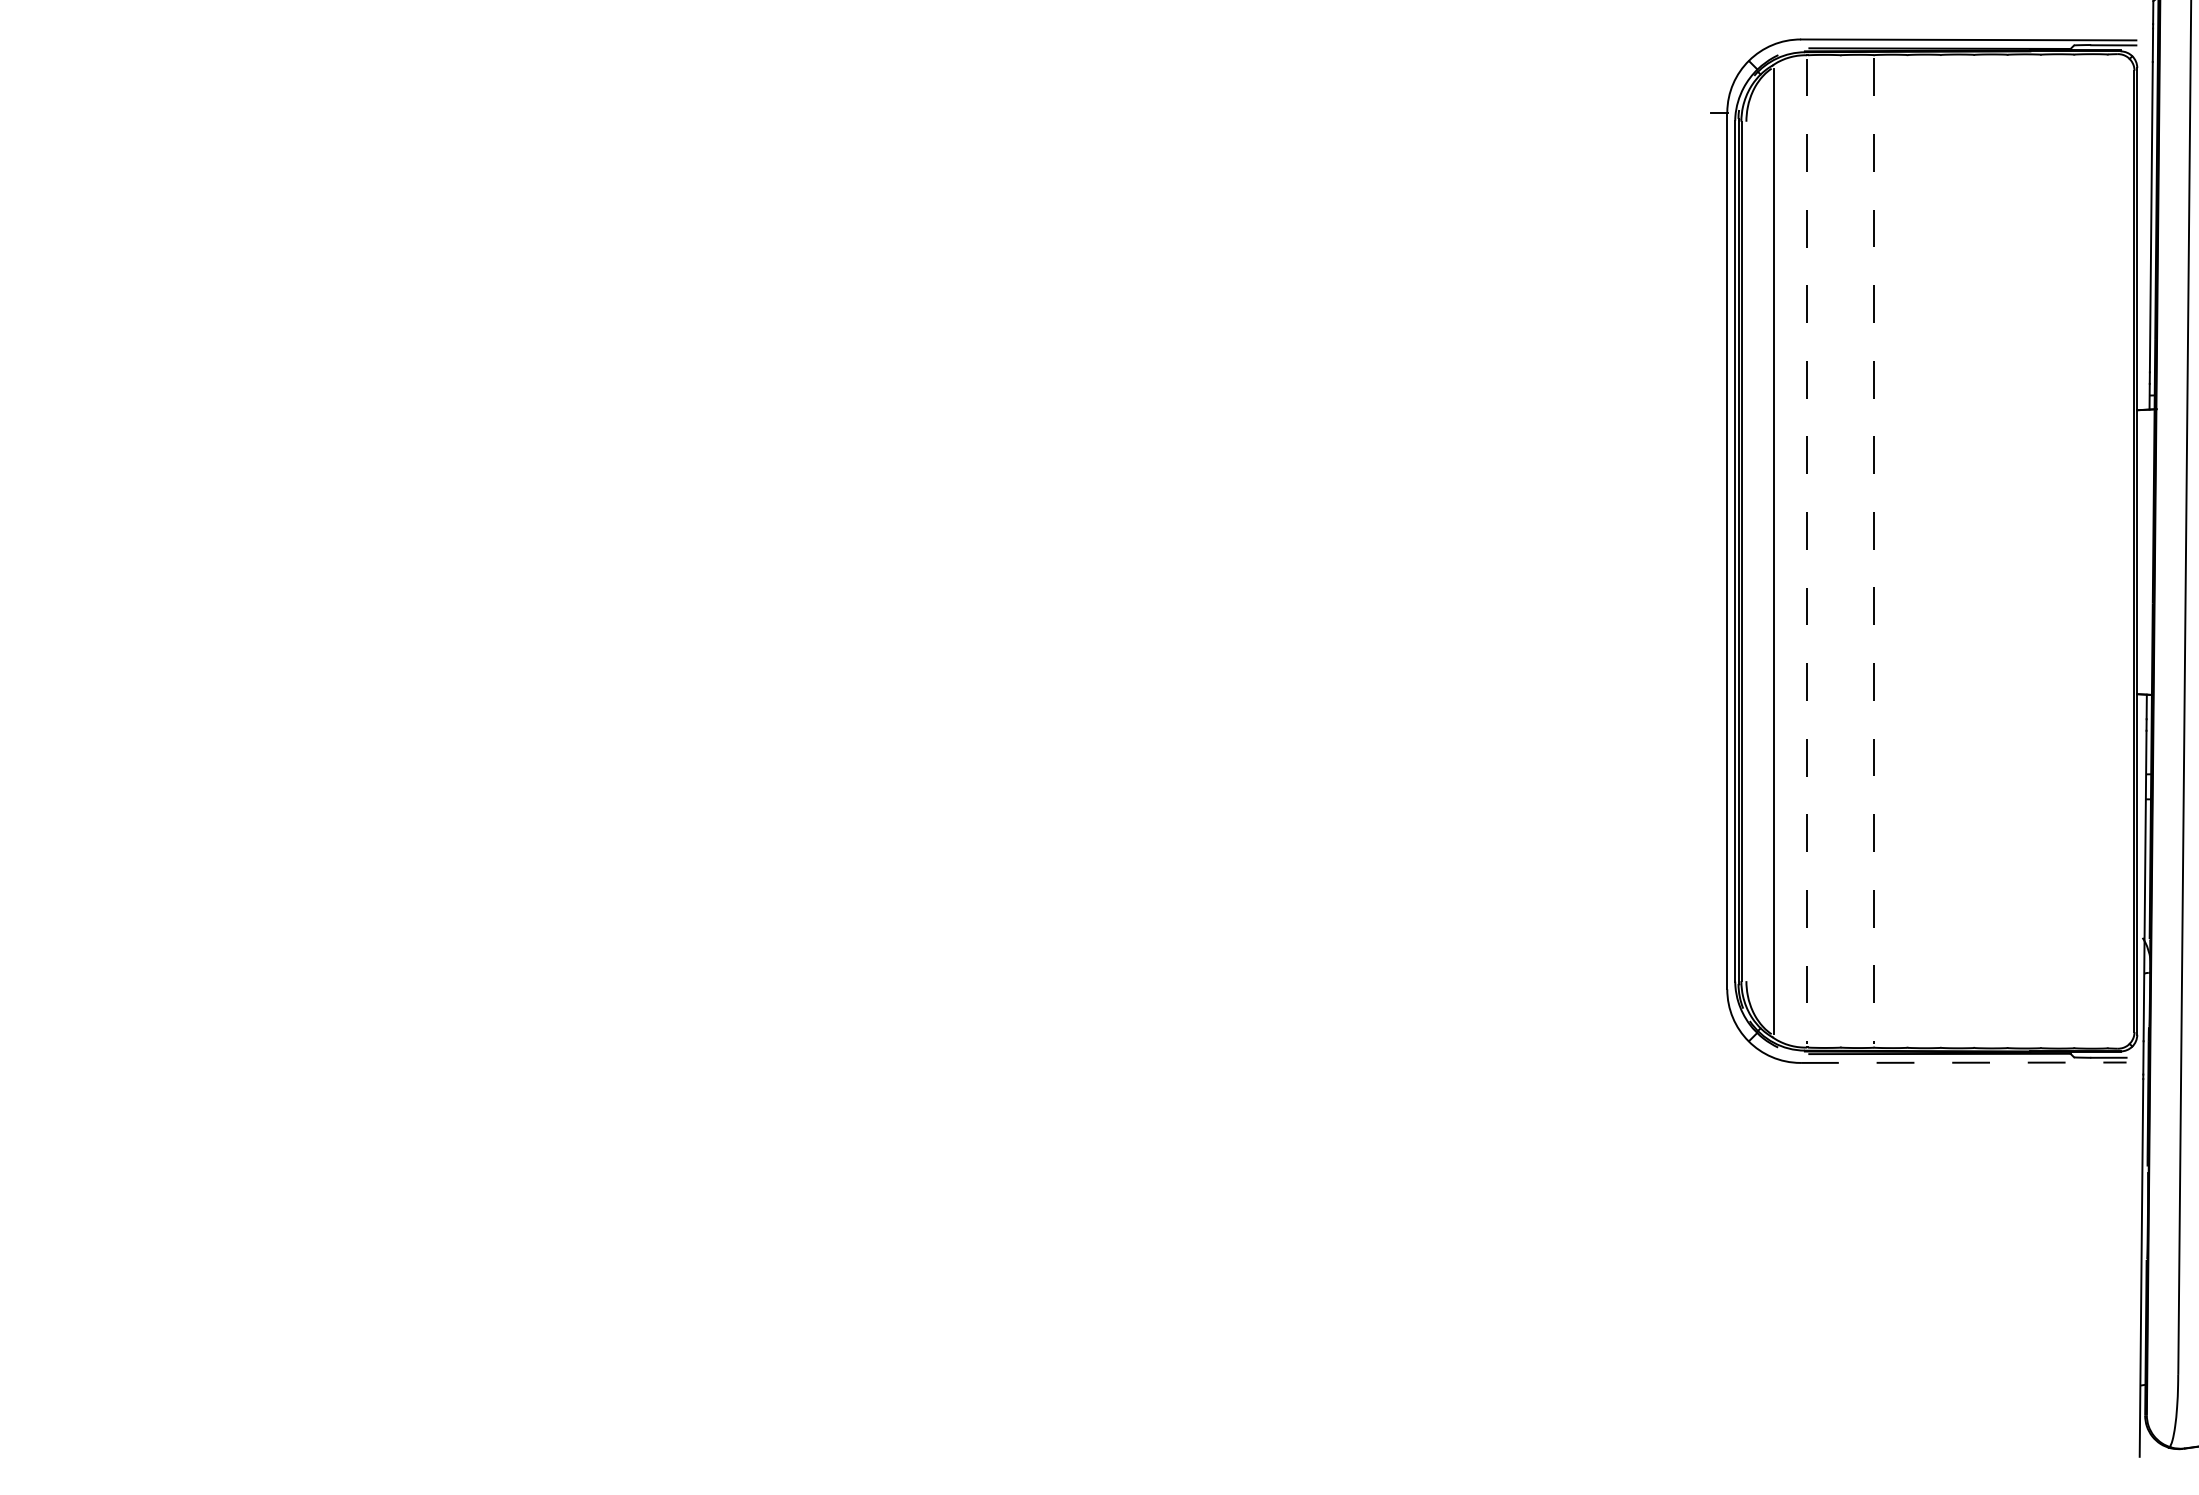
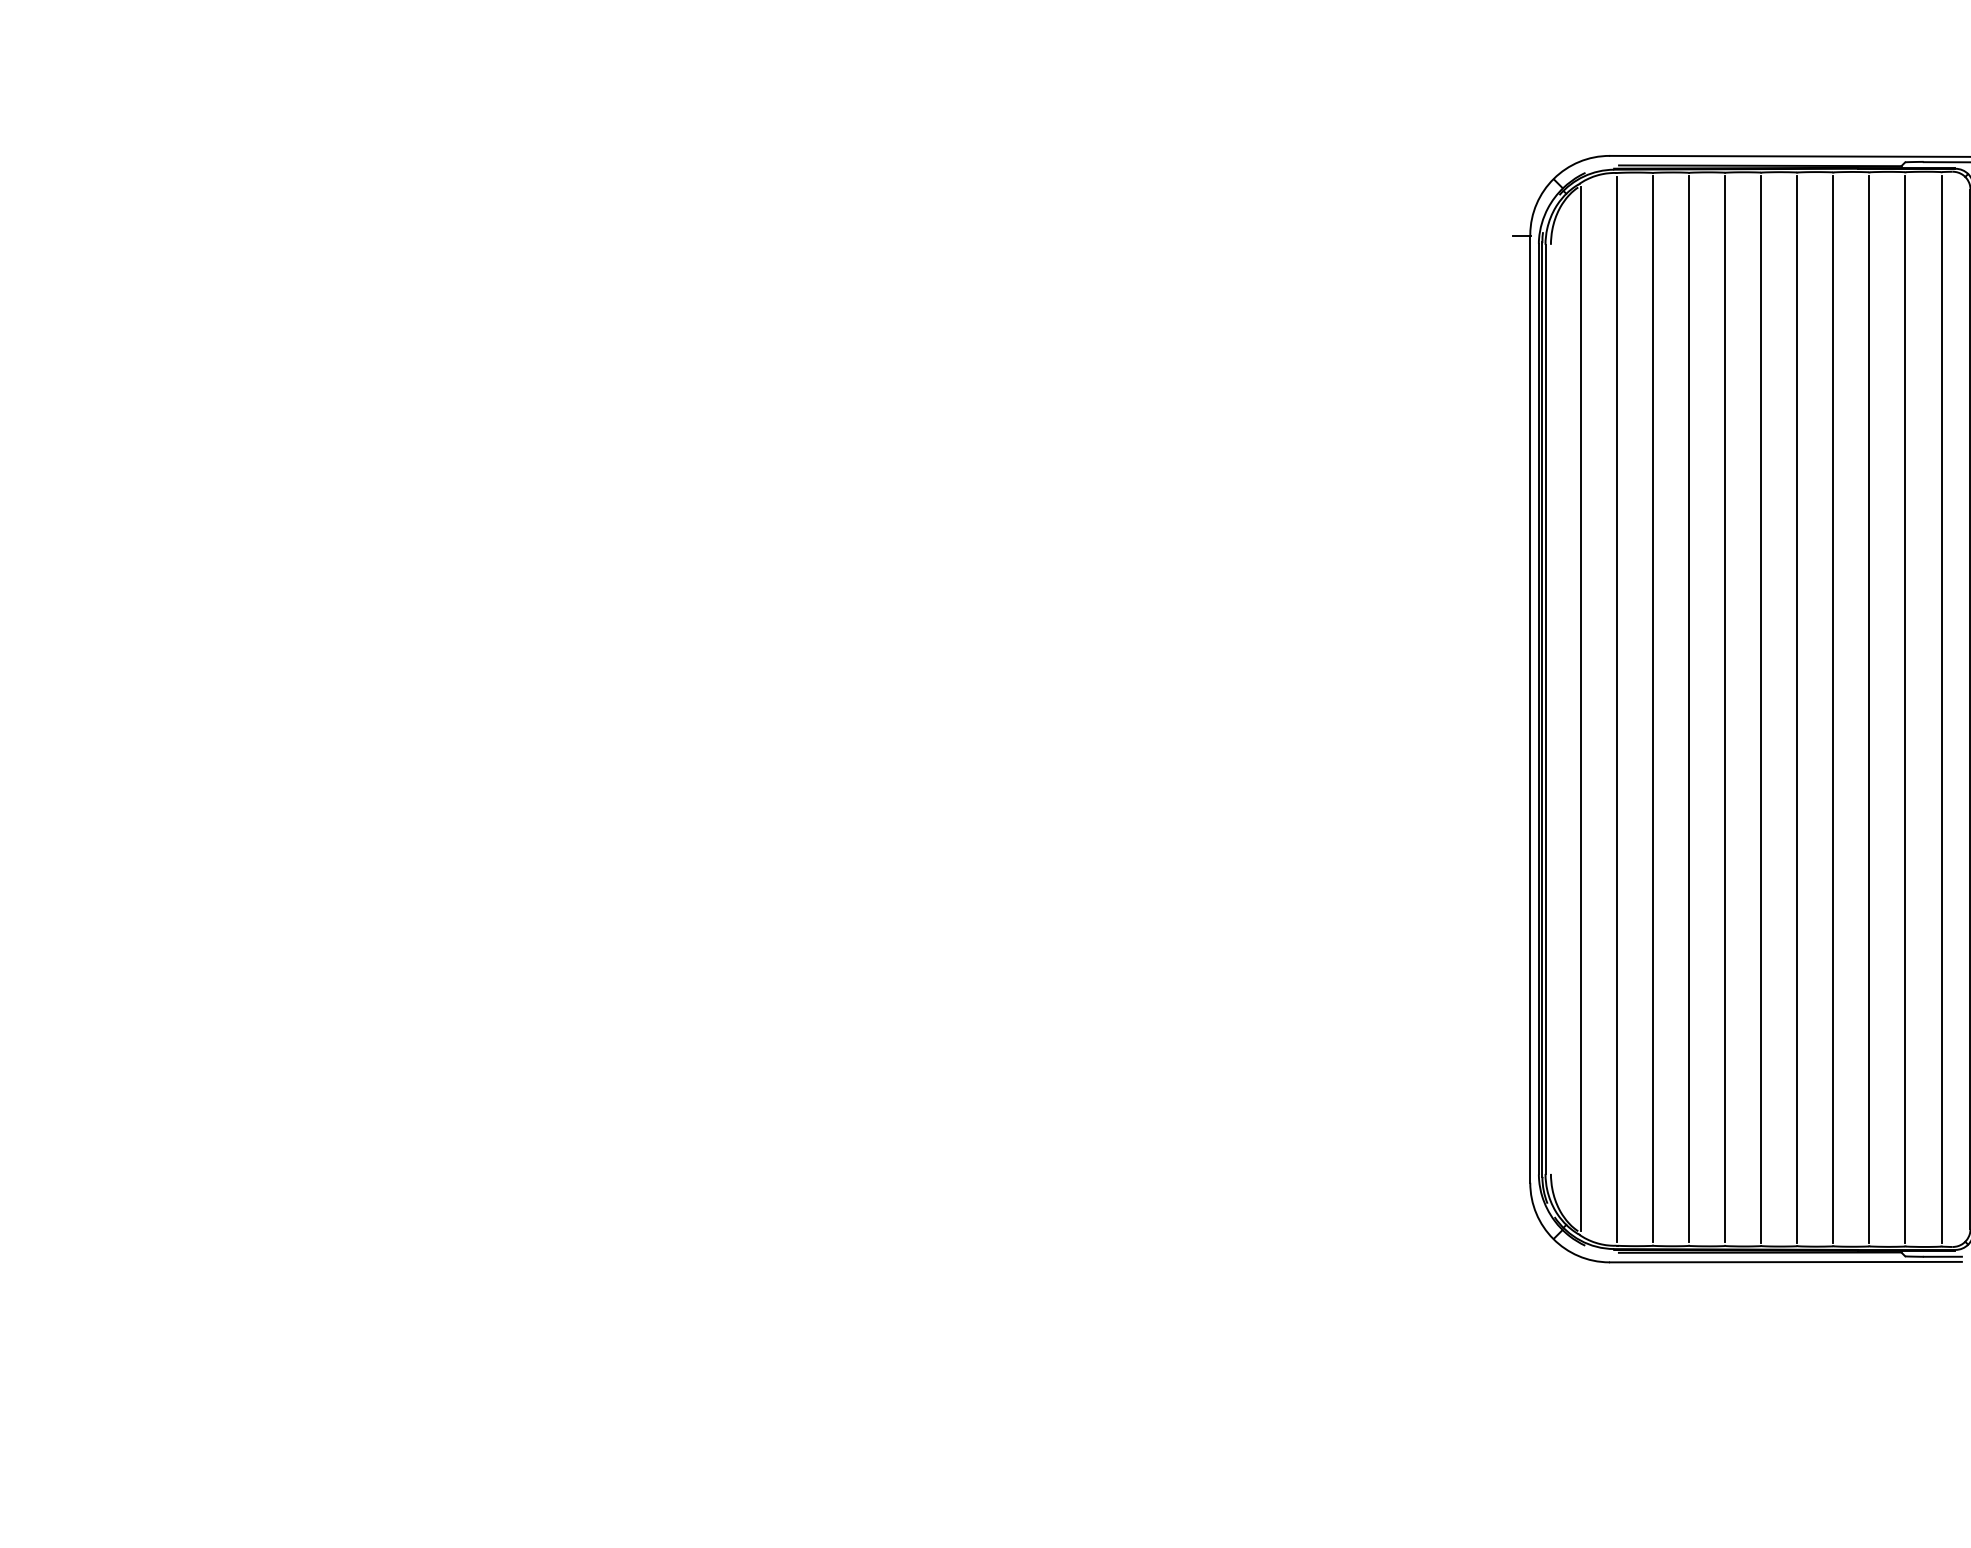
line: (2040, 550) -> (1868, 708), added
line: (2074, 550) -> (1905, 708), added
line: (1807, 551) -> (1616, 709), dashed -> solid
line: (1840, 551) -> (1652, 709), added
line: (1874, 551) -> (1689, 709), dashed -> solid
line: (1907, 551) -> (1725, 709), added
line: (1940, 551) -> (1760, 709), added
line: (1974, 551) -> (1797, 709), added
line: (2007, 551) -> (1833, 709), added
line: (2107, 551) -> (1941, 709), added
line: (1963, 1062) -> (1785, 1261), dashed -> solid

